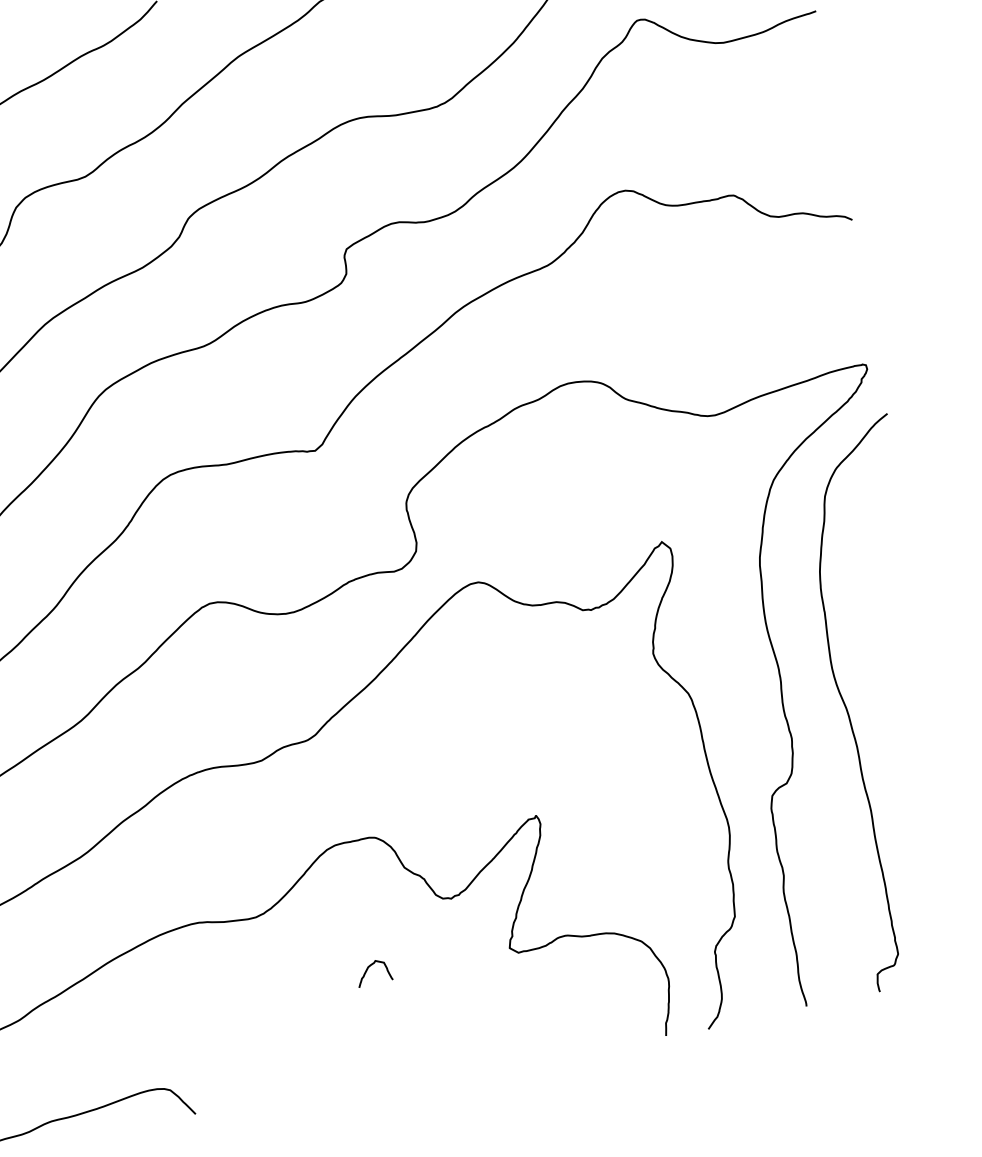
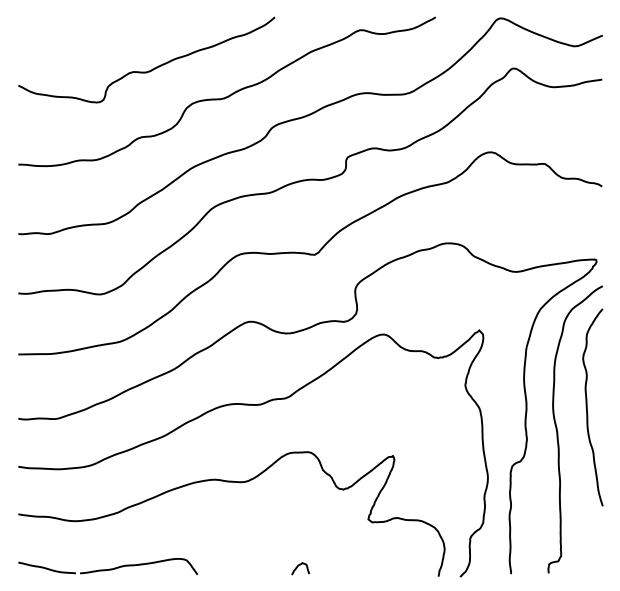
curve: (898, 655) -> (587, 407), added
curve: (369, 968) -> (298, 566), moved

